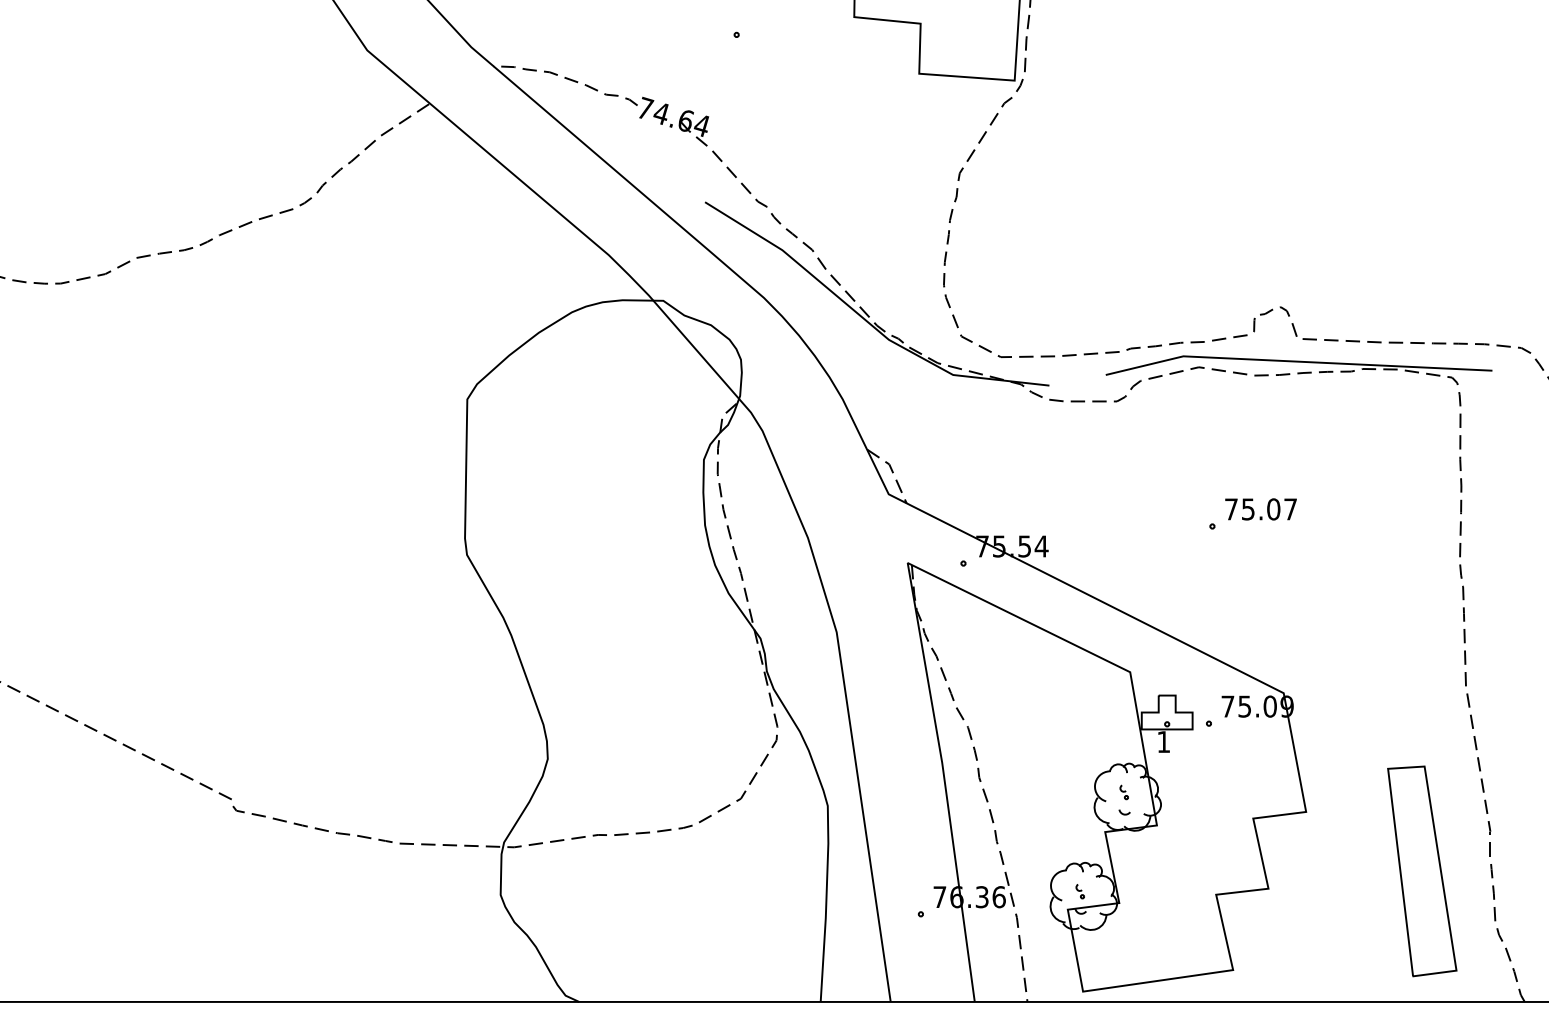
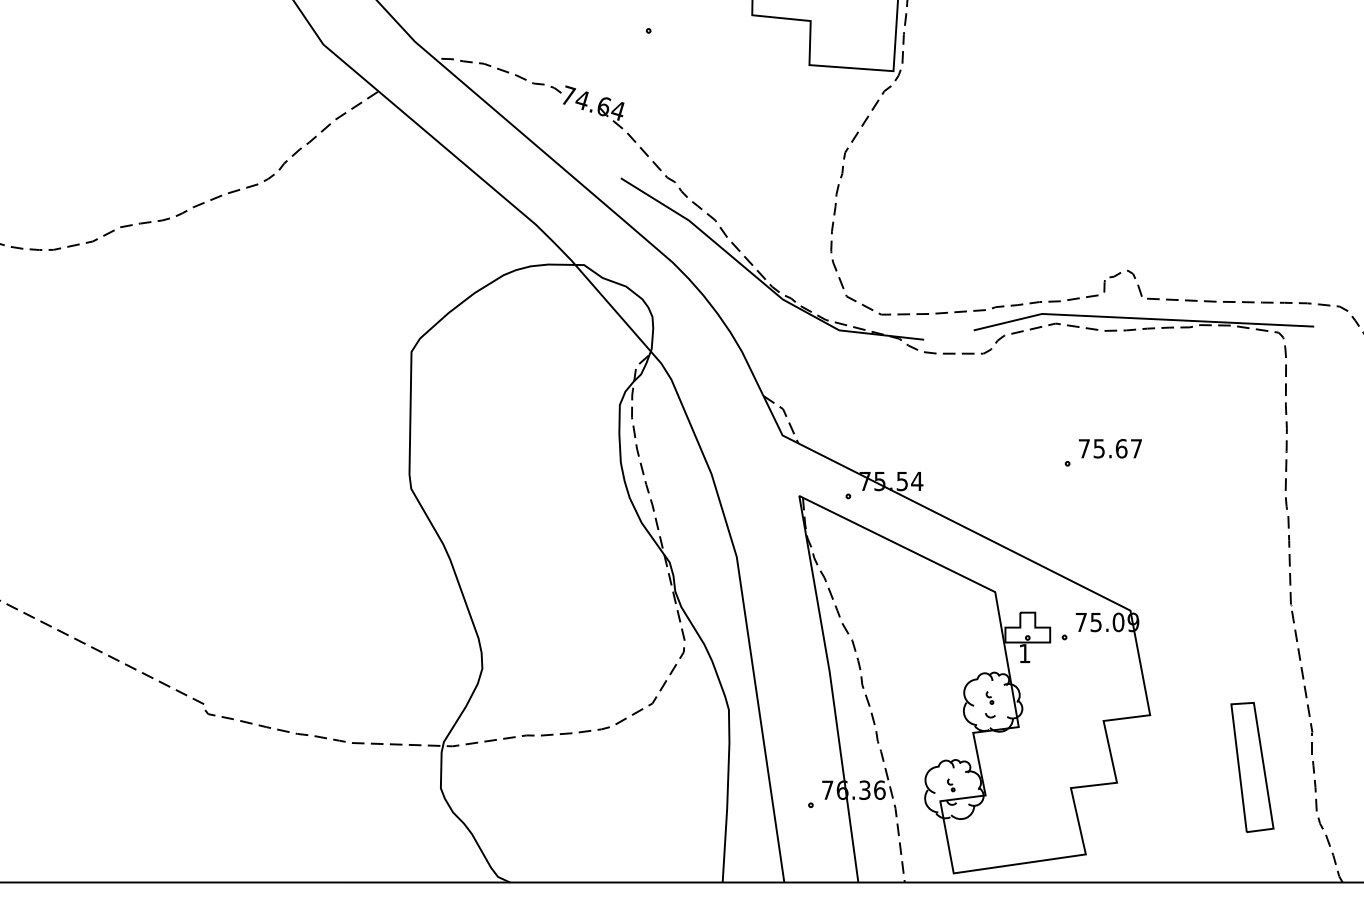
text: (1273, 509) -> (1121, 448), 75.07 -> 75.67
part: (1422, 871) -> (1252, 767), size x0.7

